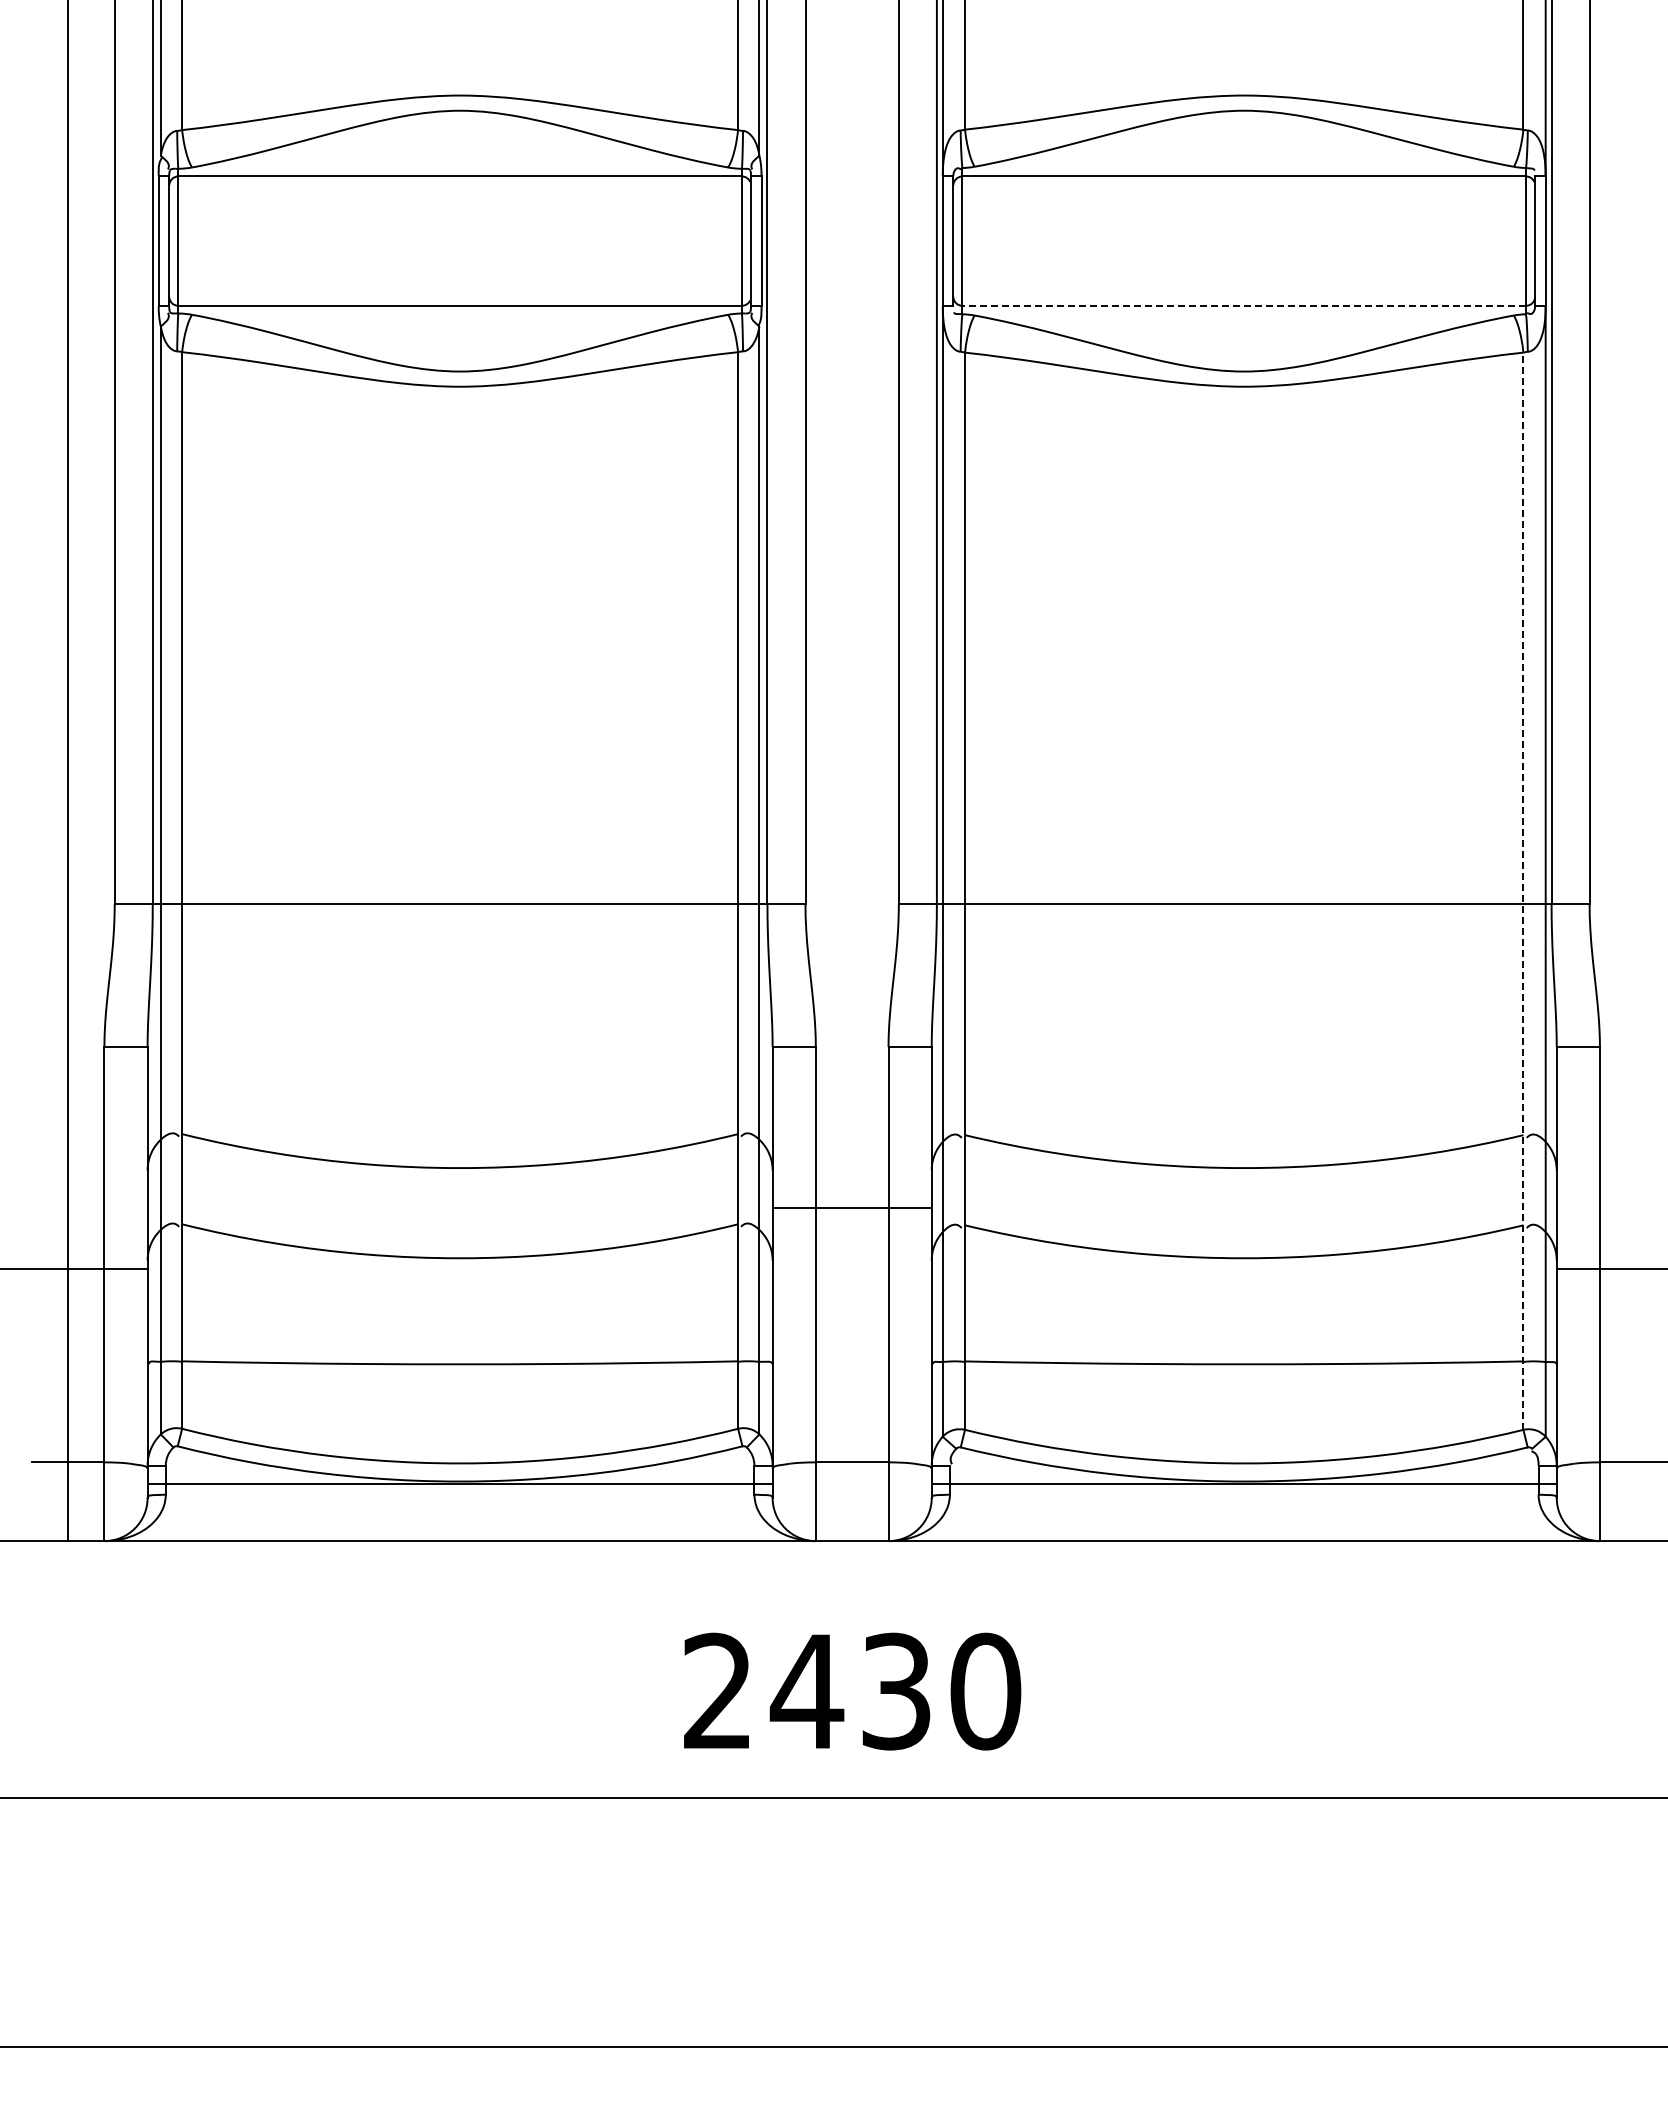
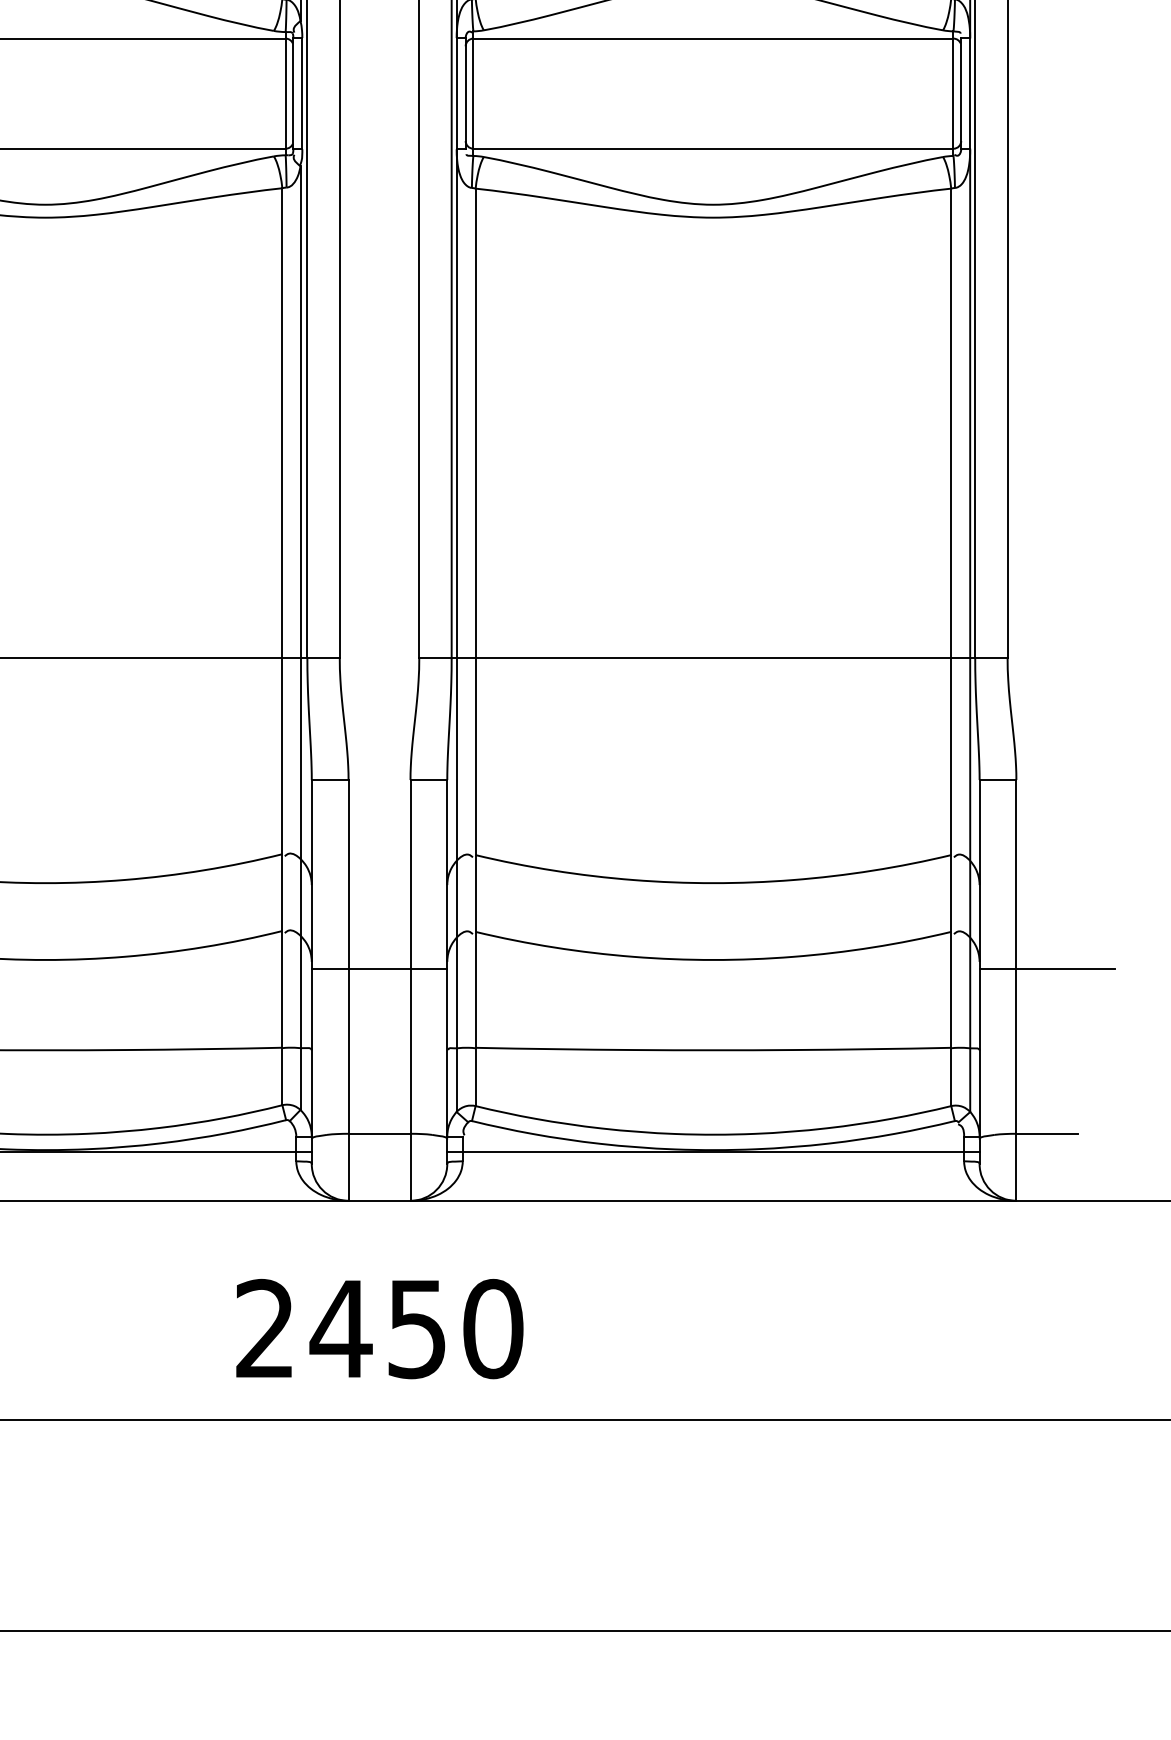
line: (1244, 305) -> (713, 148), dashed -> solid
line: (1523, 891) -> (951, 647), dashed -> solid
line: (851, 1207) -> (378, 968), moved
text: (896, 1691) -> (417, 1328), 2430 -> 2450

